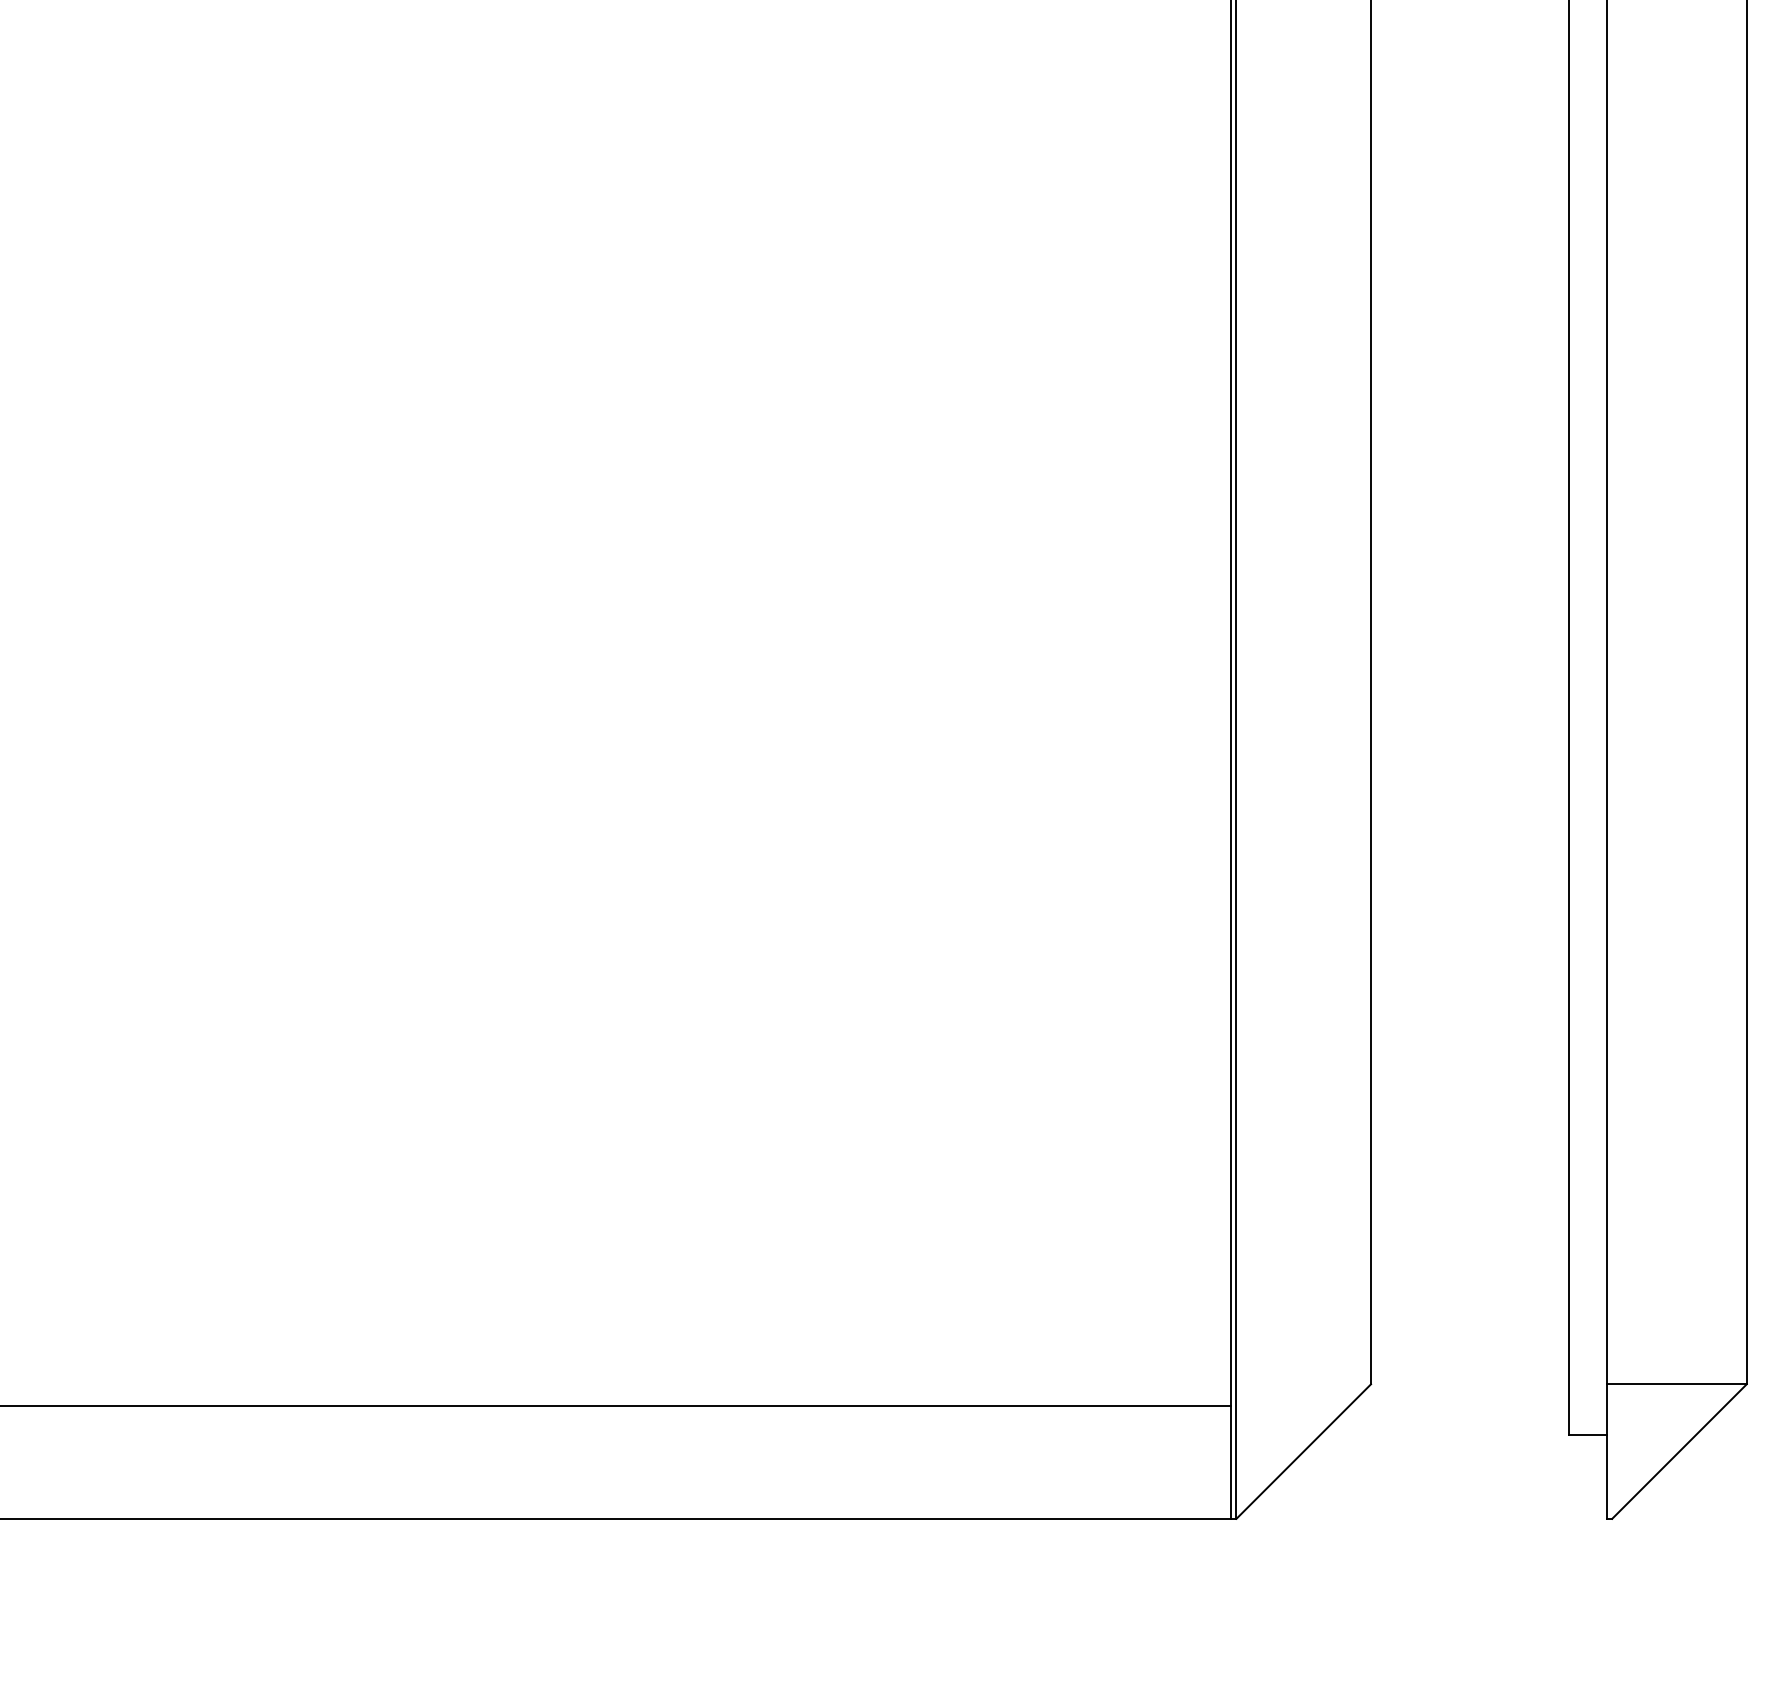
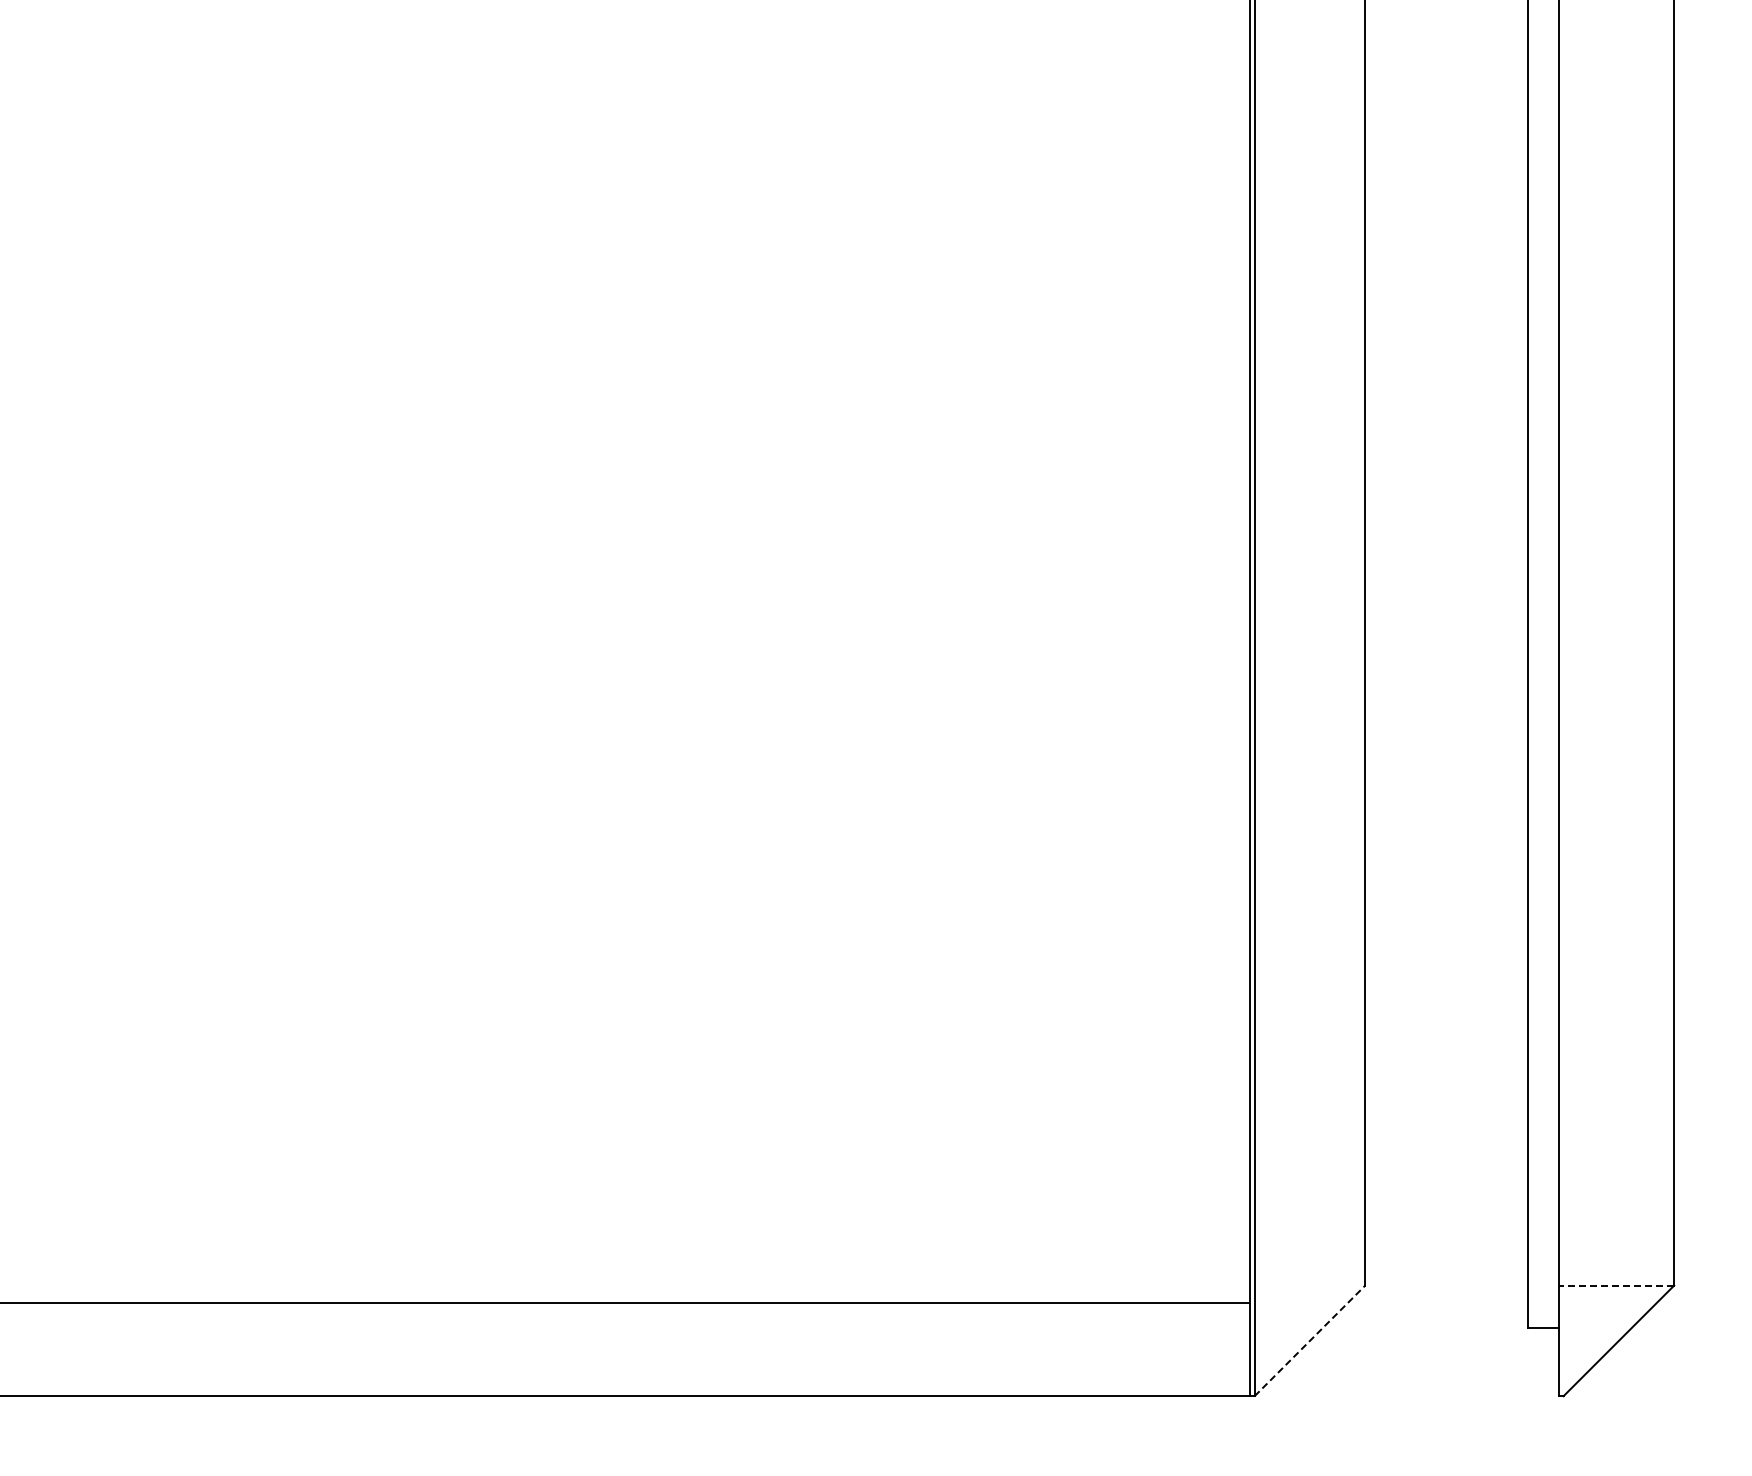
line: (1676, 1384) -> (1616, 1285), solid -> dashed
line: (1304, 1451) -> (1310, 1340), solid -> dashed

